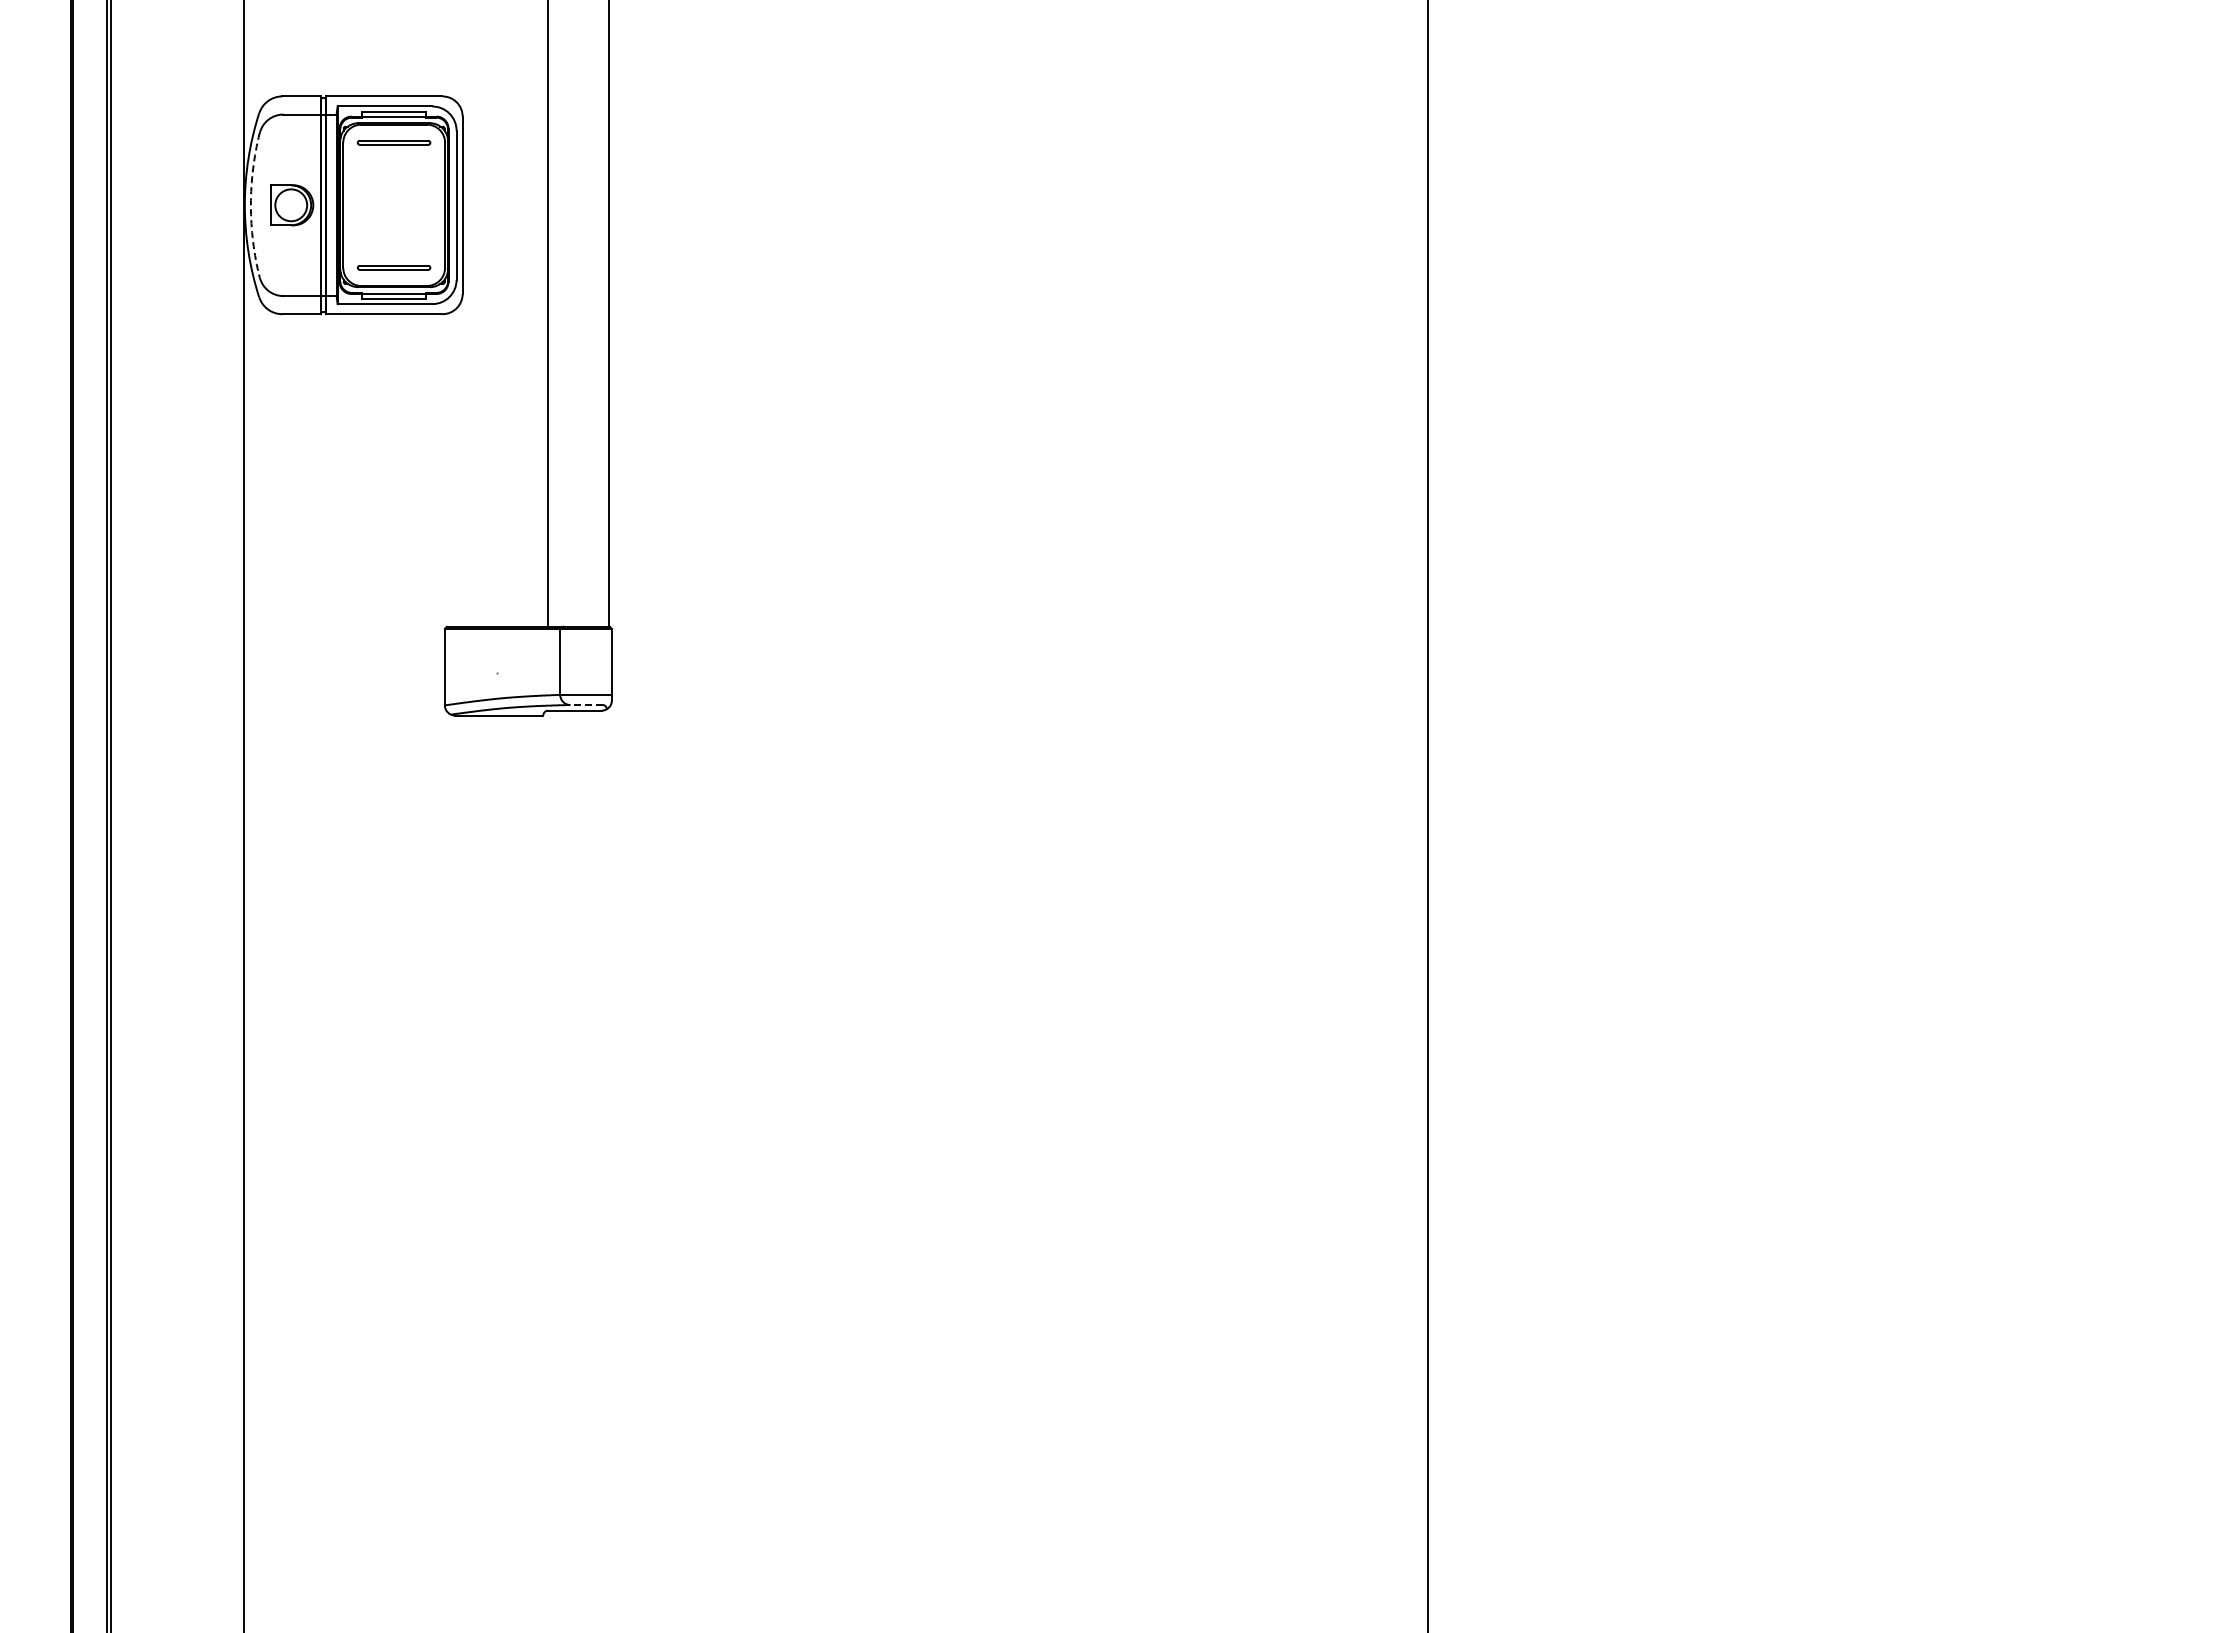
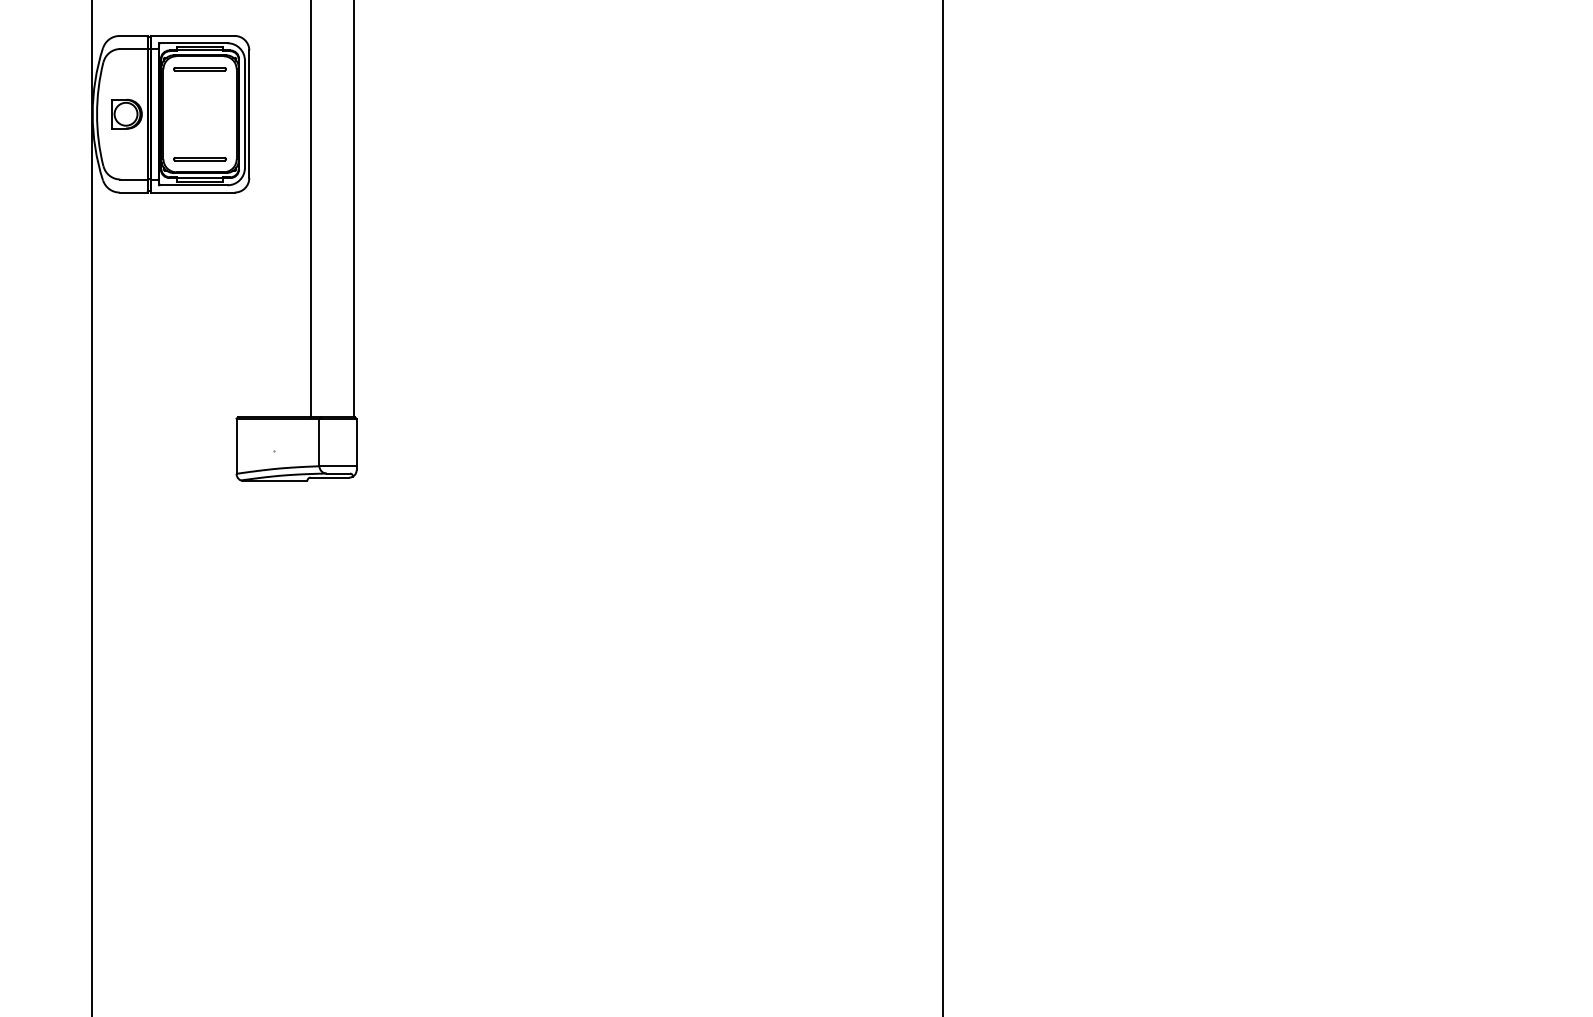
arc: (250, 205) -> (96, 114), dashed -> solid
line: (586, 705) -> (338, 473), dashed -> solid

